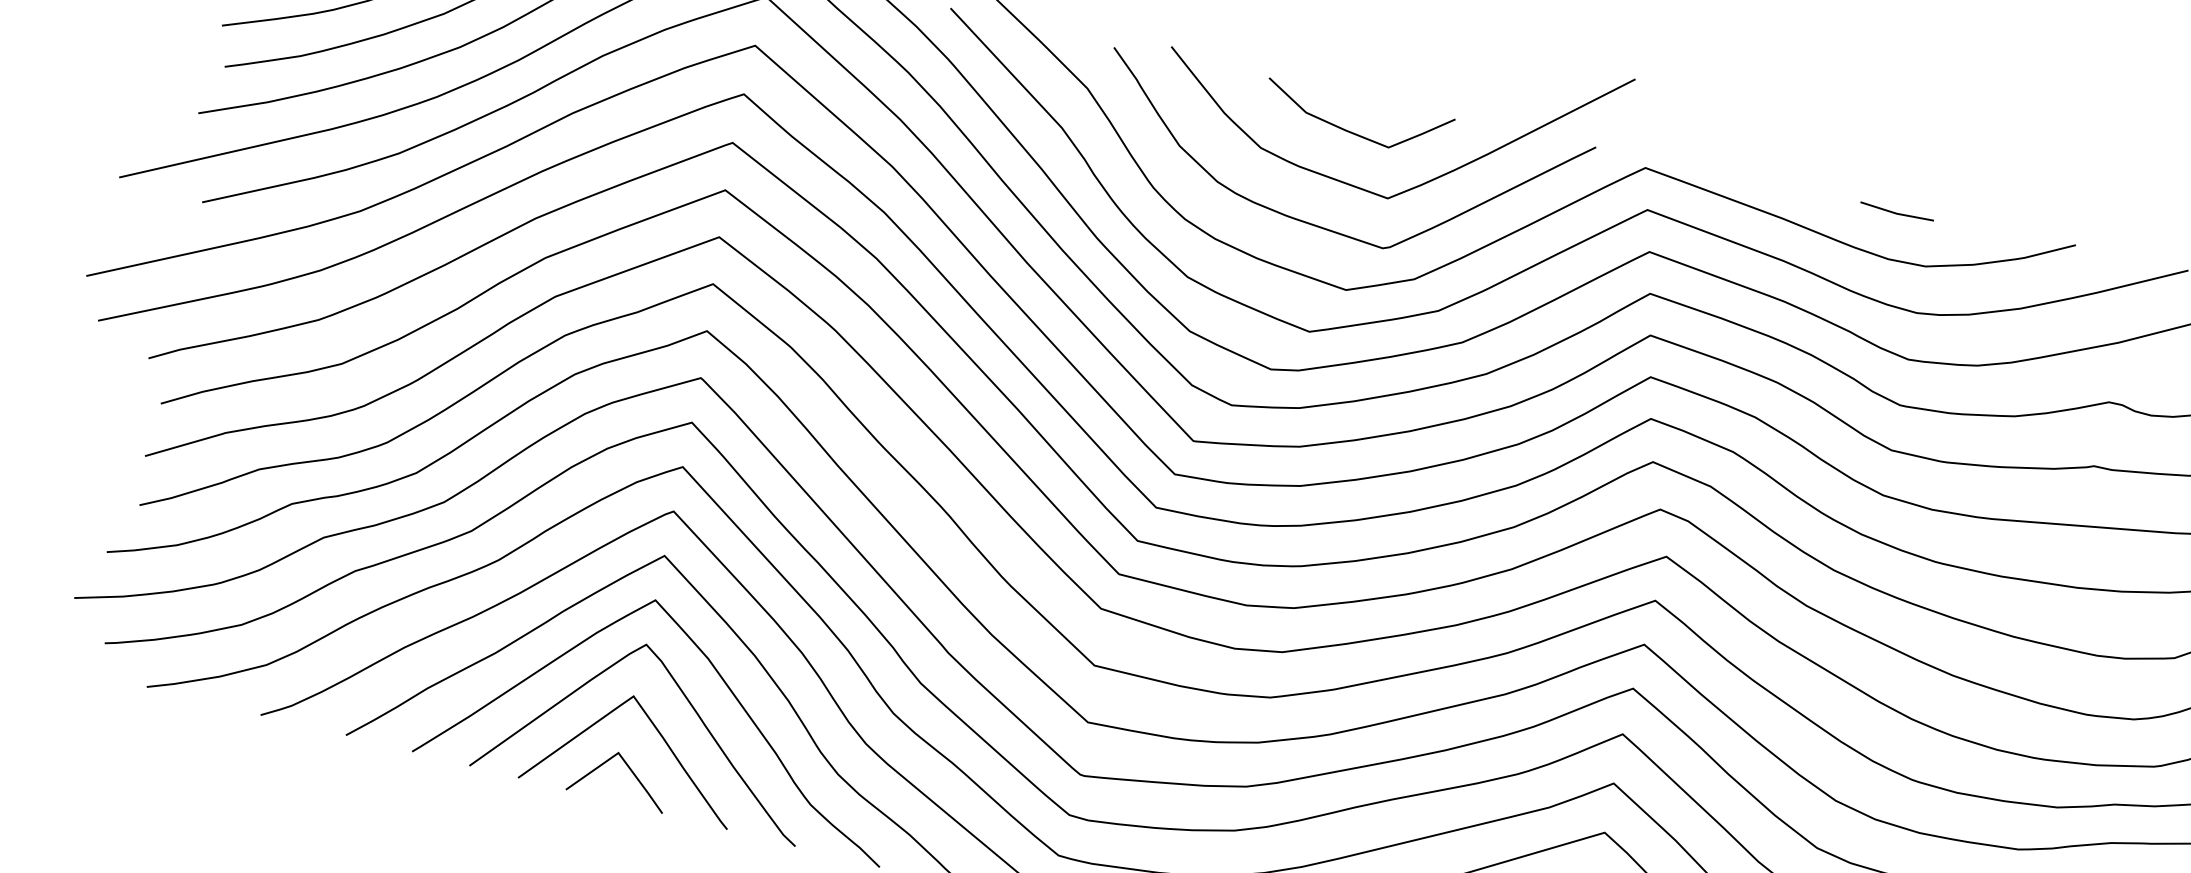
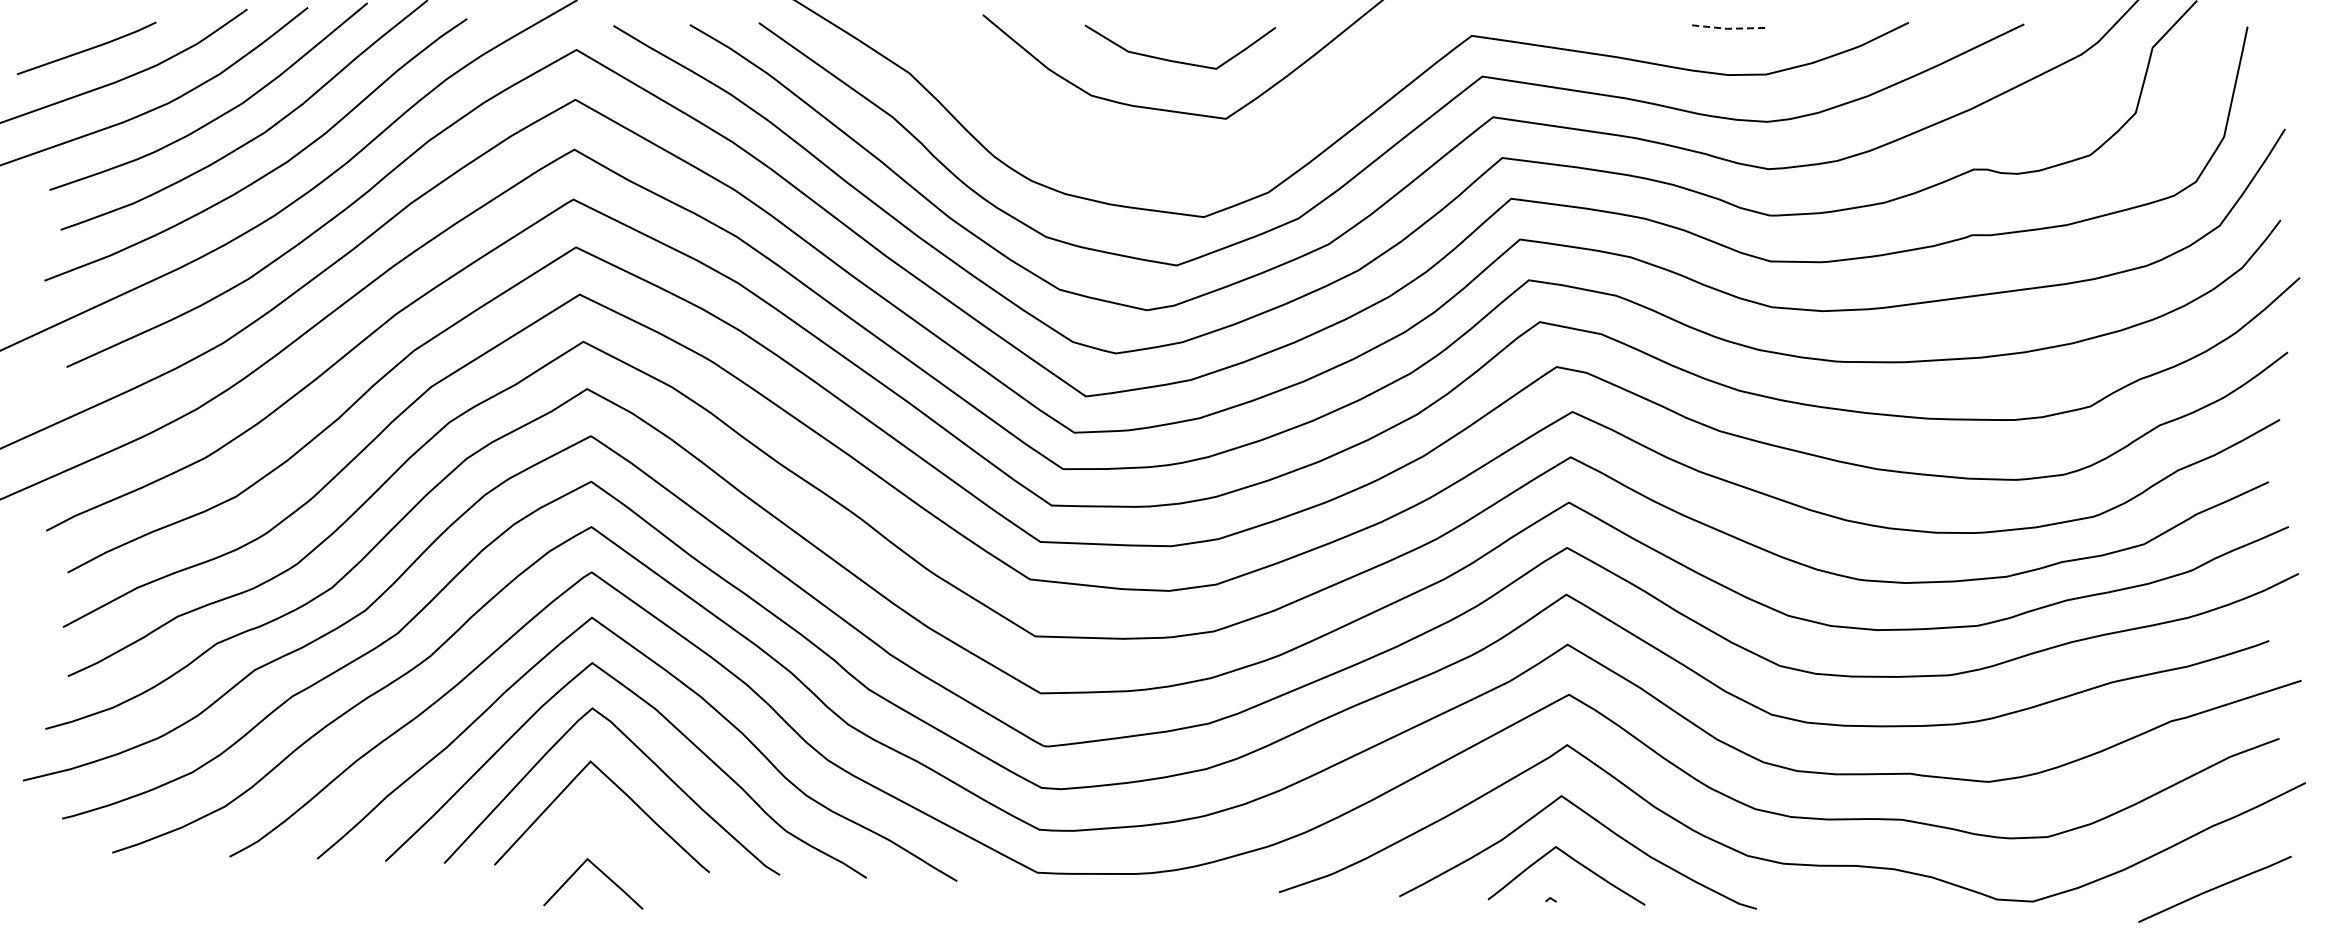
line: (1897, 213) -> (1727, 28), solid -> dashed
curve: (1318, 225) -> (1163, 159), removed
line: (627, 767) -> (599, 871), moved

